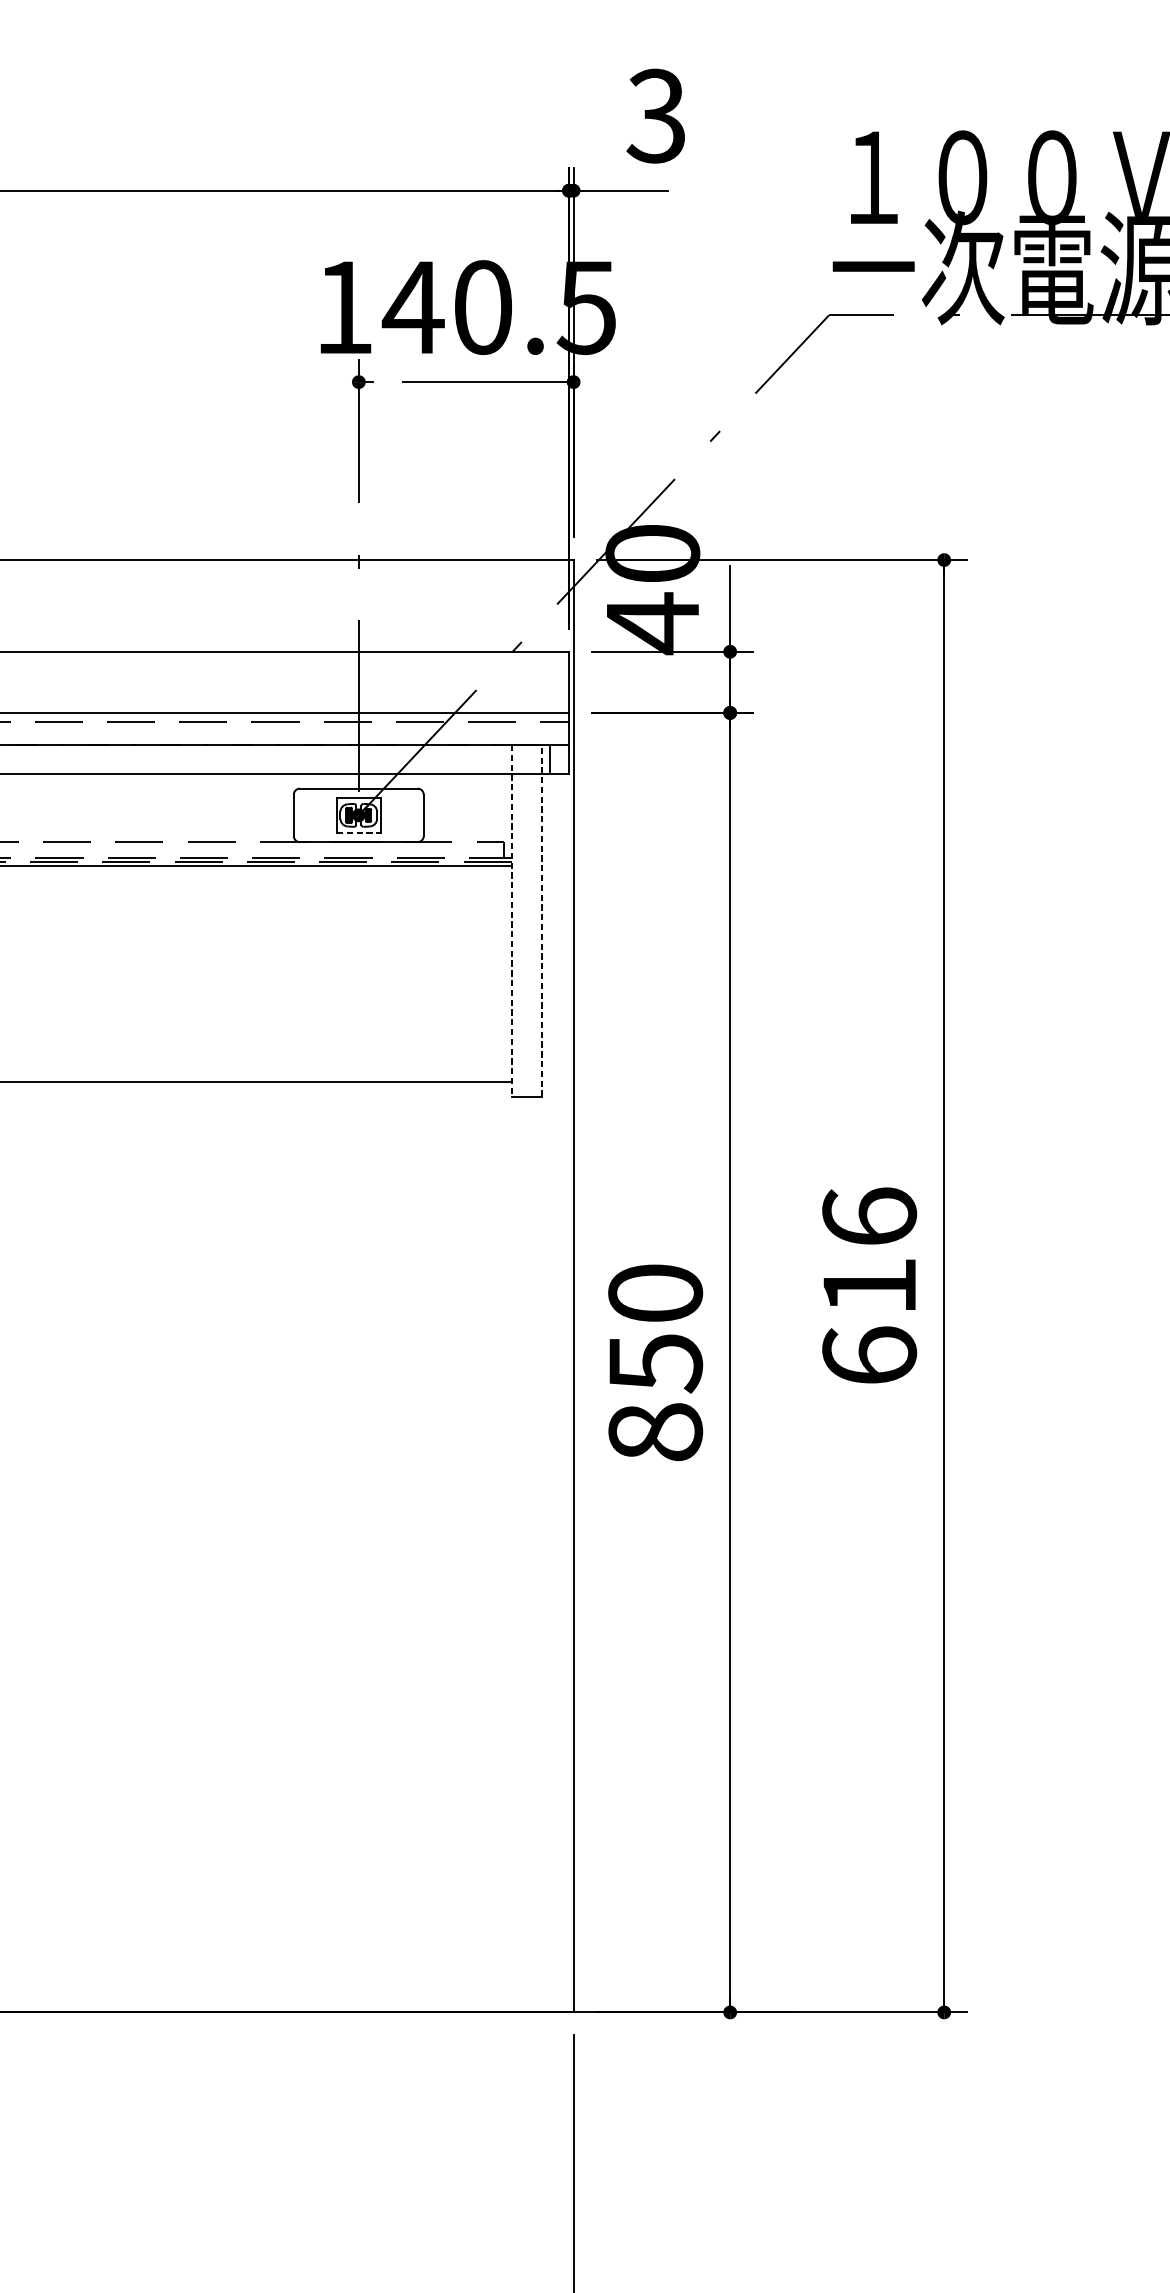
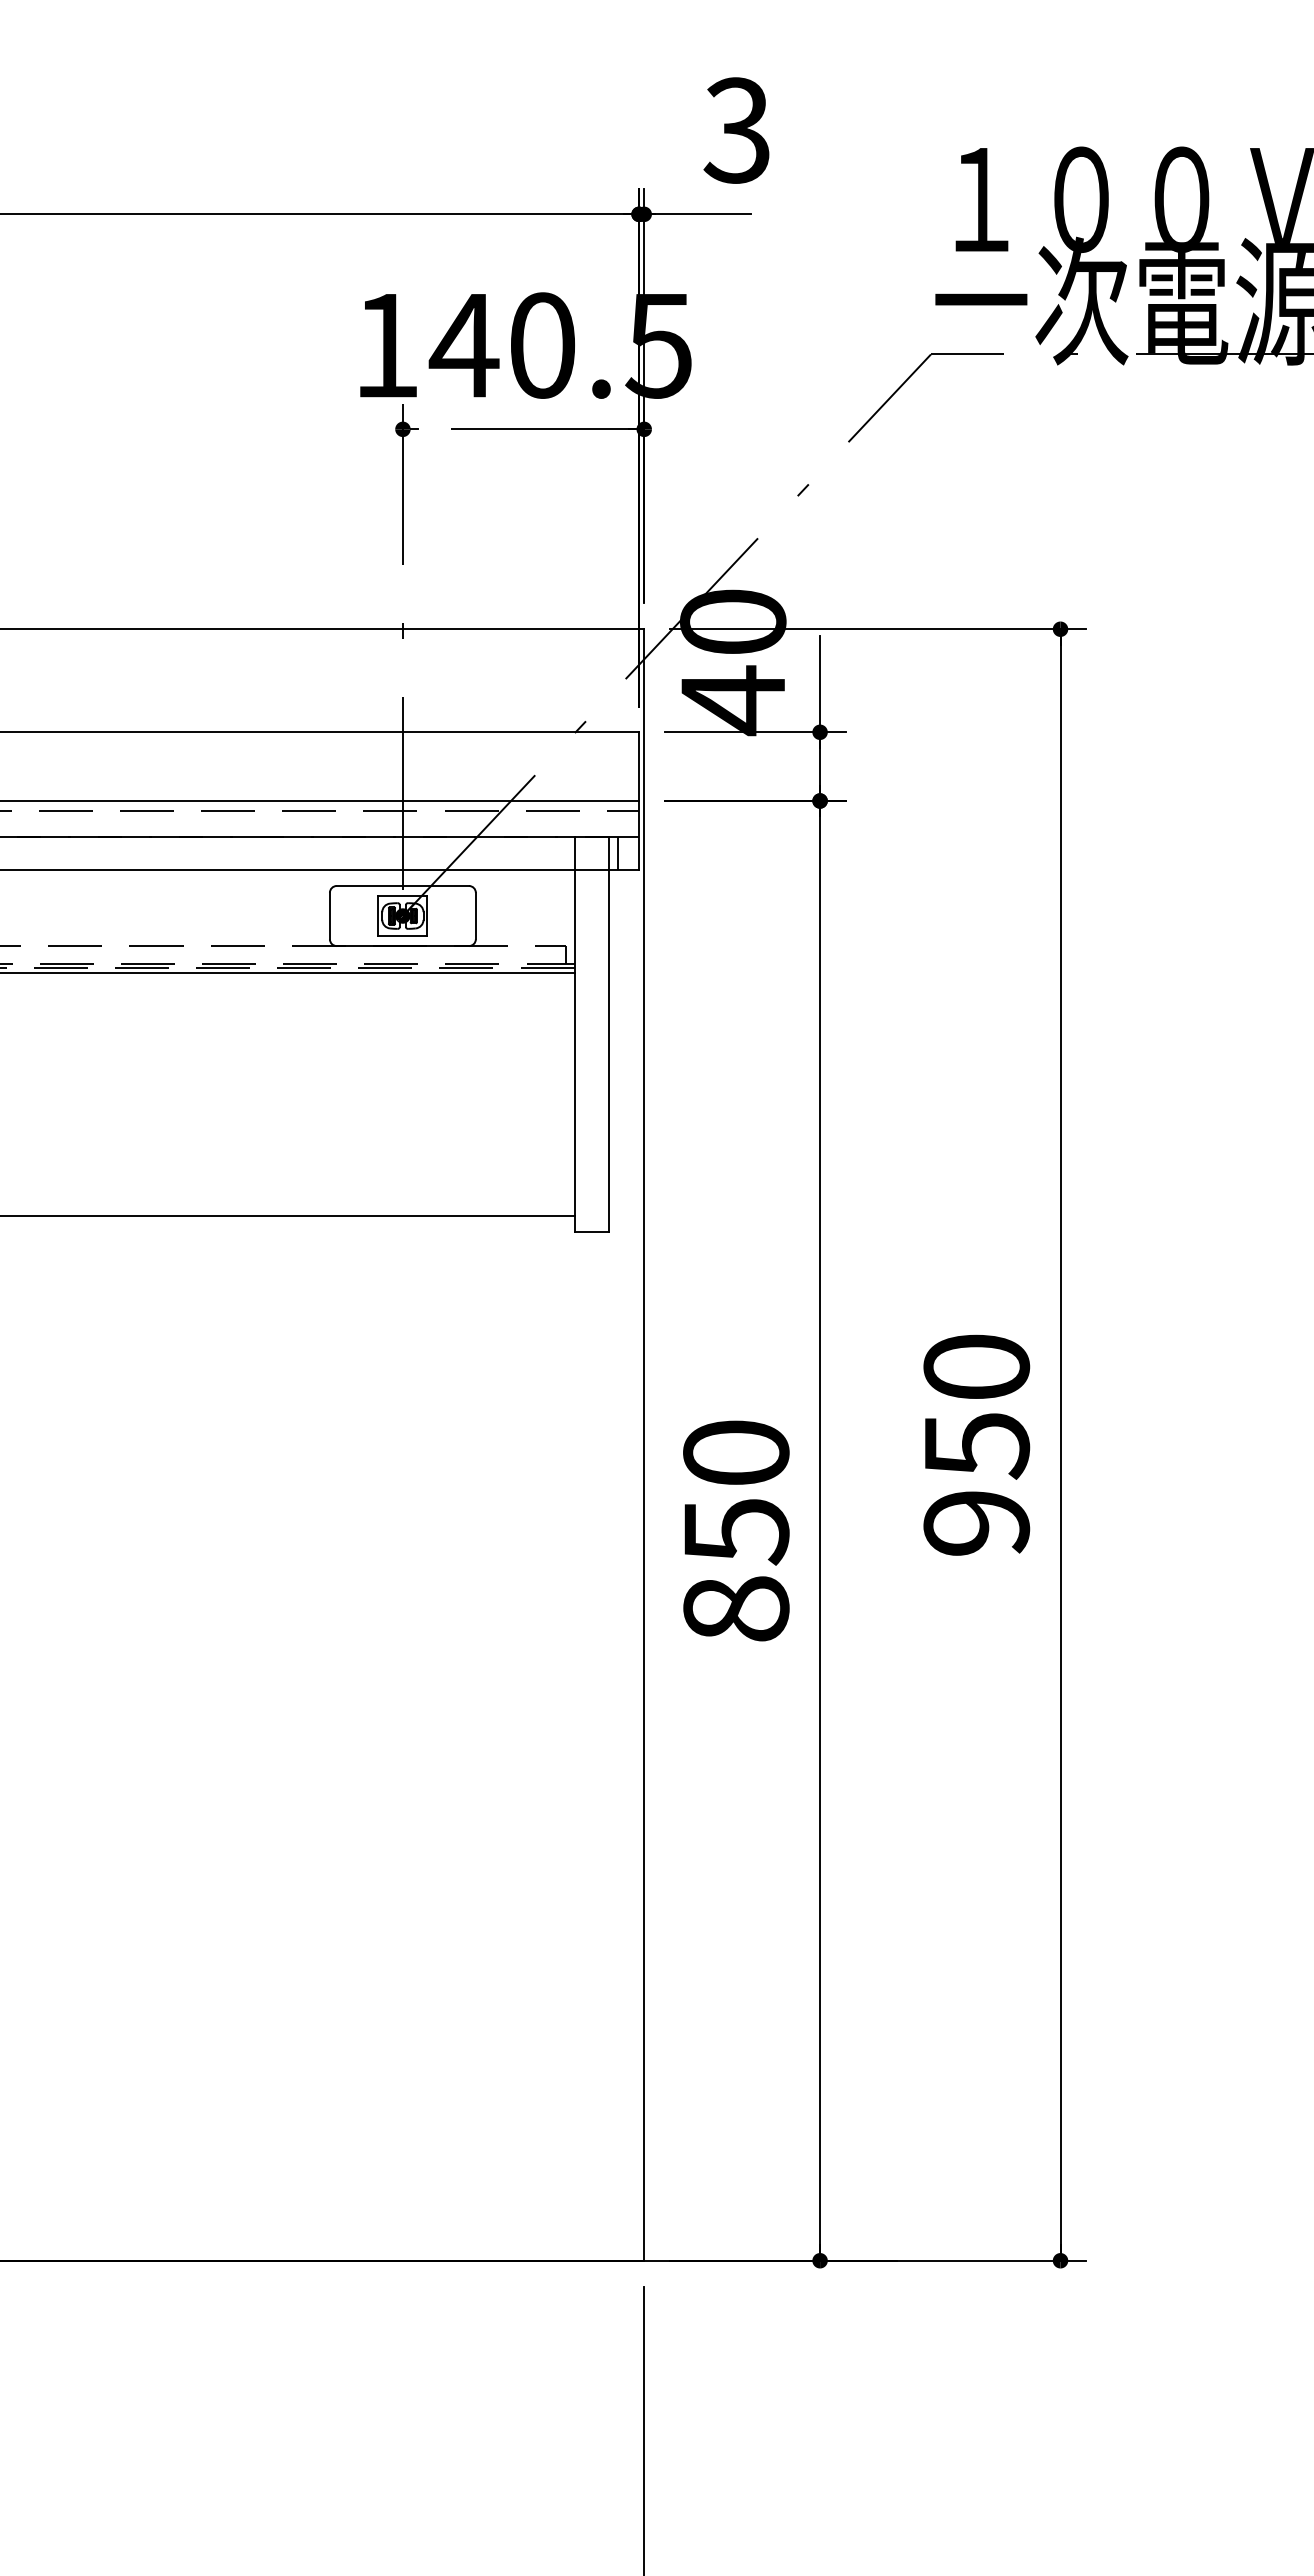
line: (359, 832) -> (403, 935), dashed -> solid
line: (541, 920) -> (608, 1034), dashed -> solid
line: (511, 921) -> (574, 1035), dashed -> solid
text: (869, 1285) -> (976, 1444), 616 -> 950

